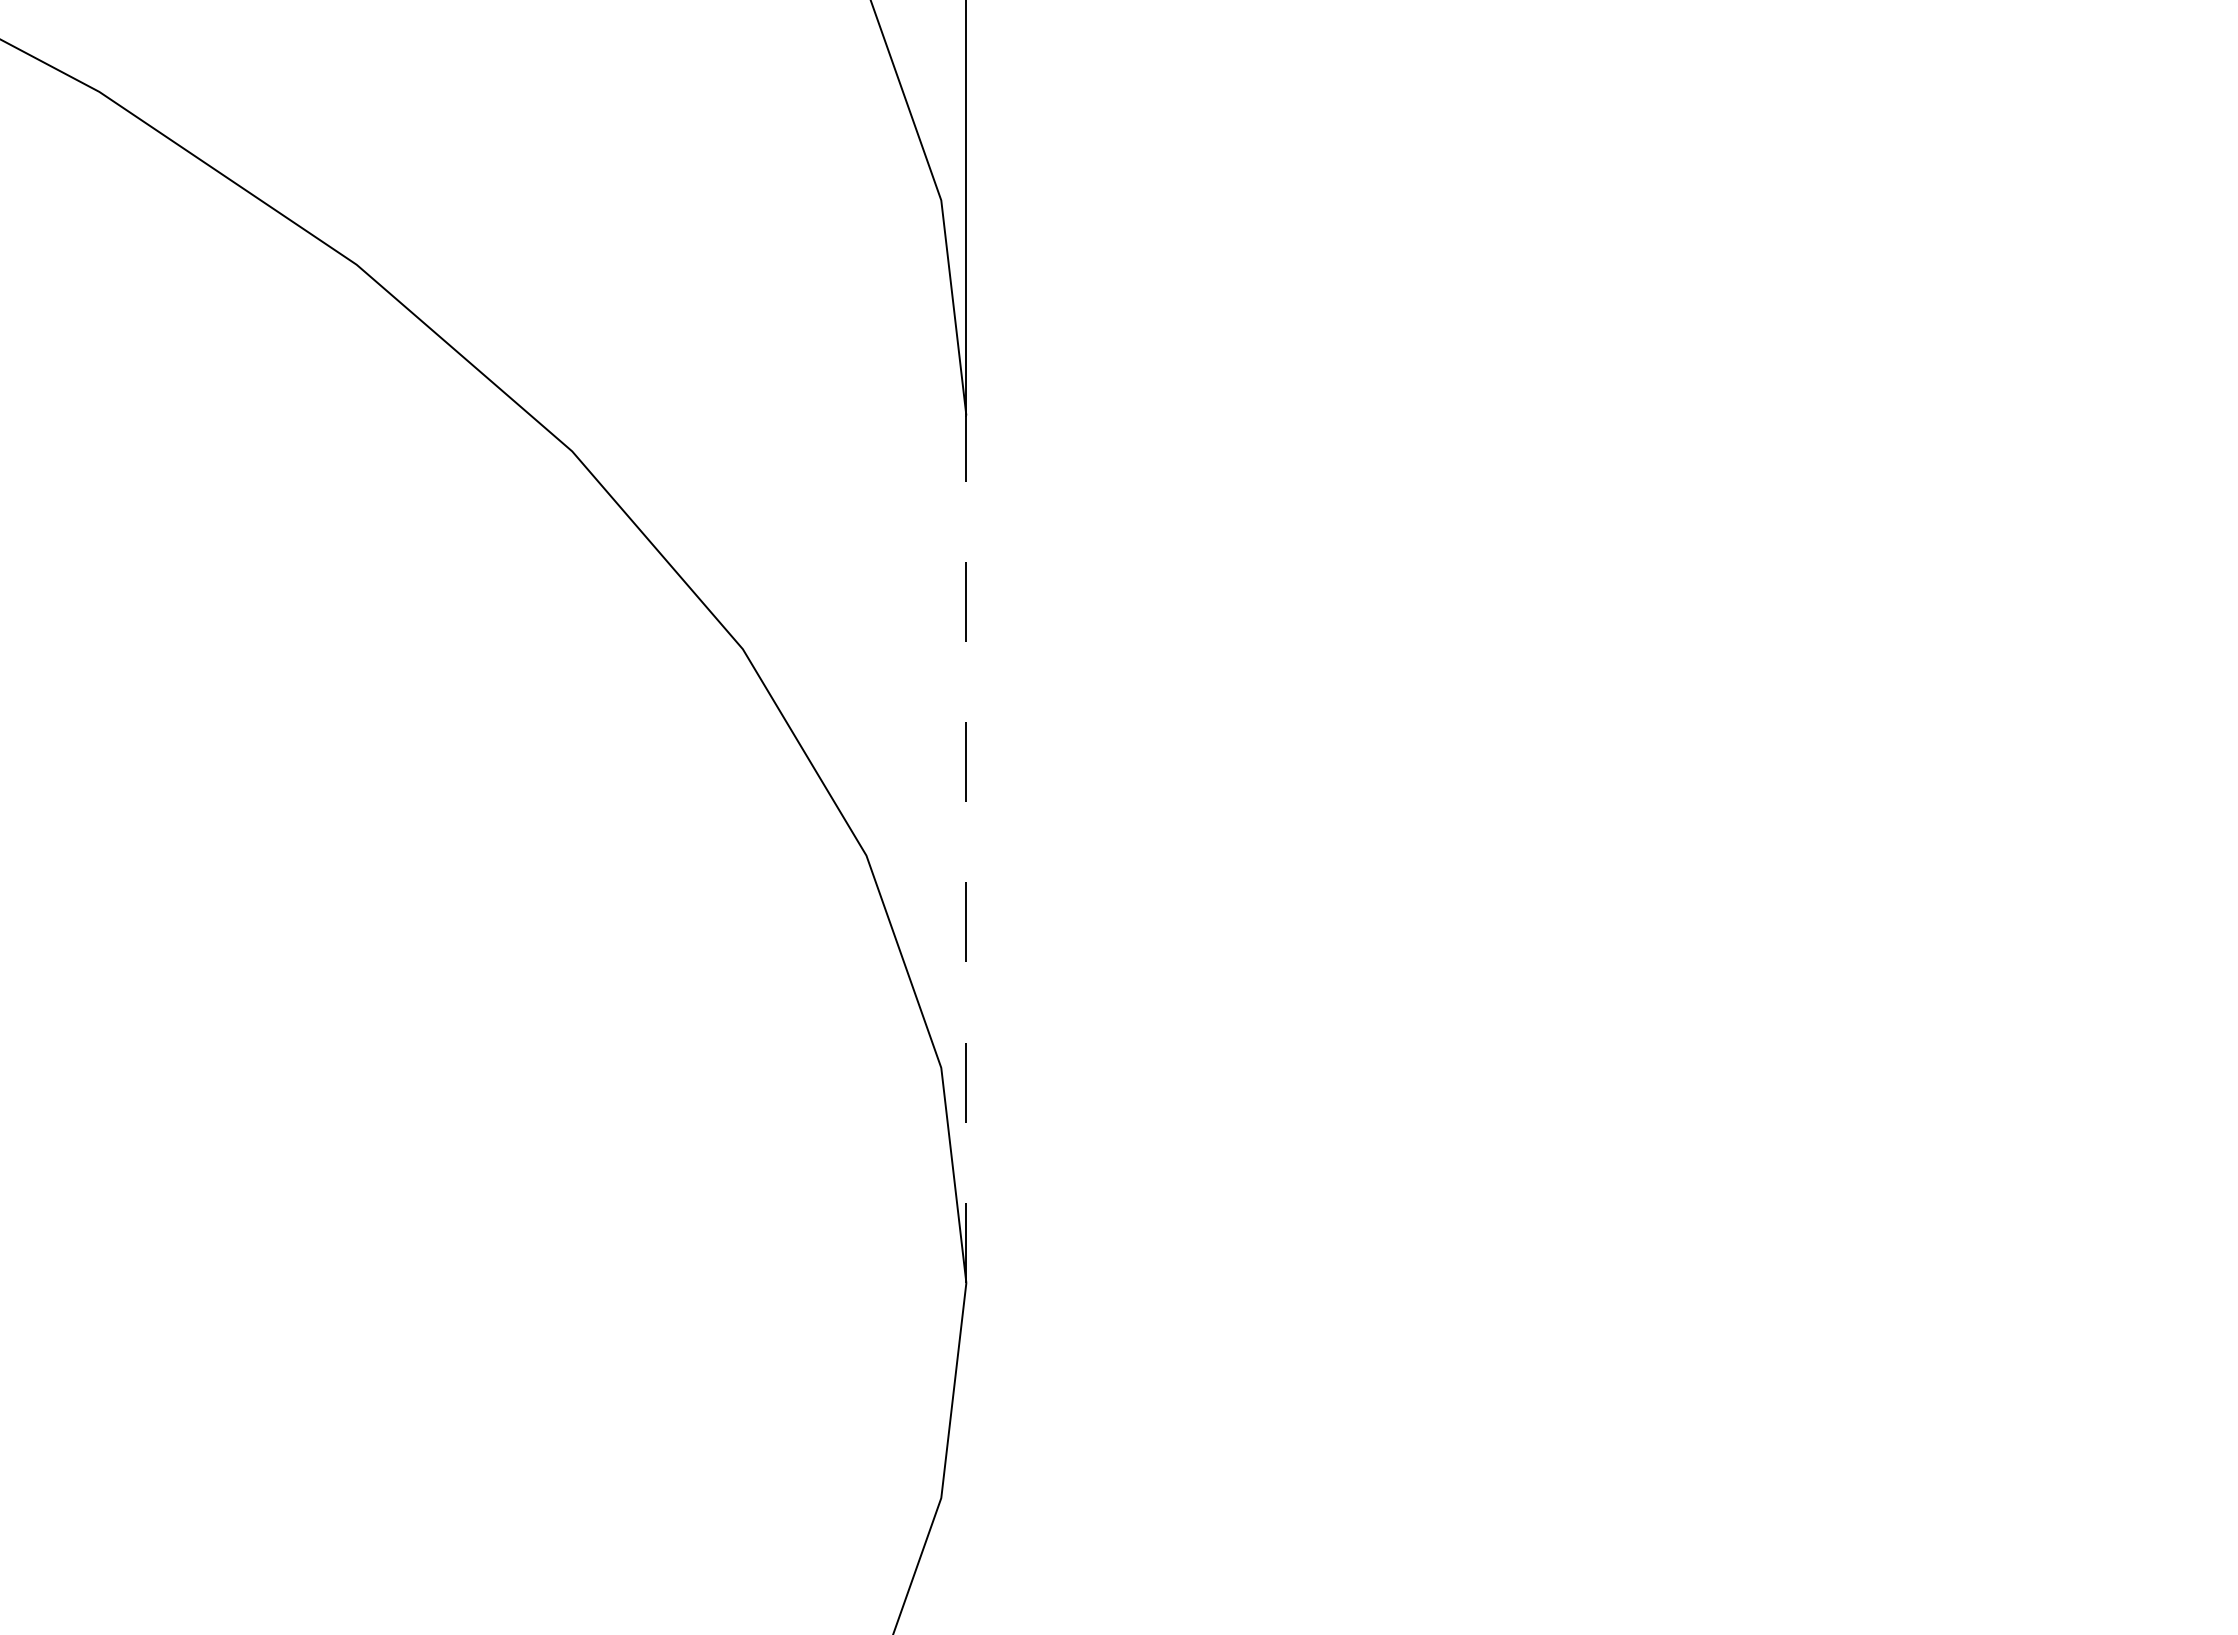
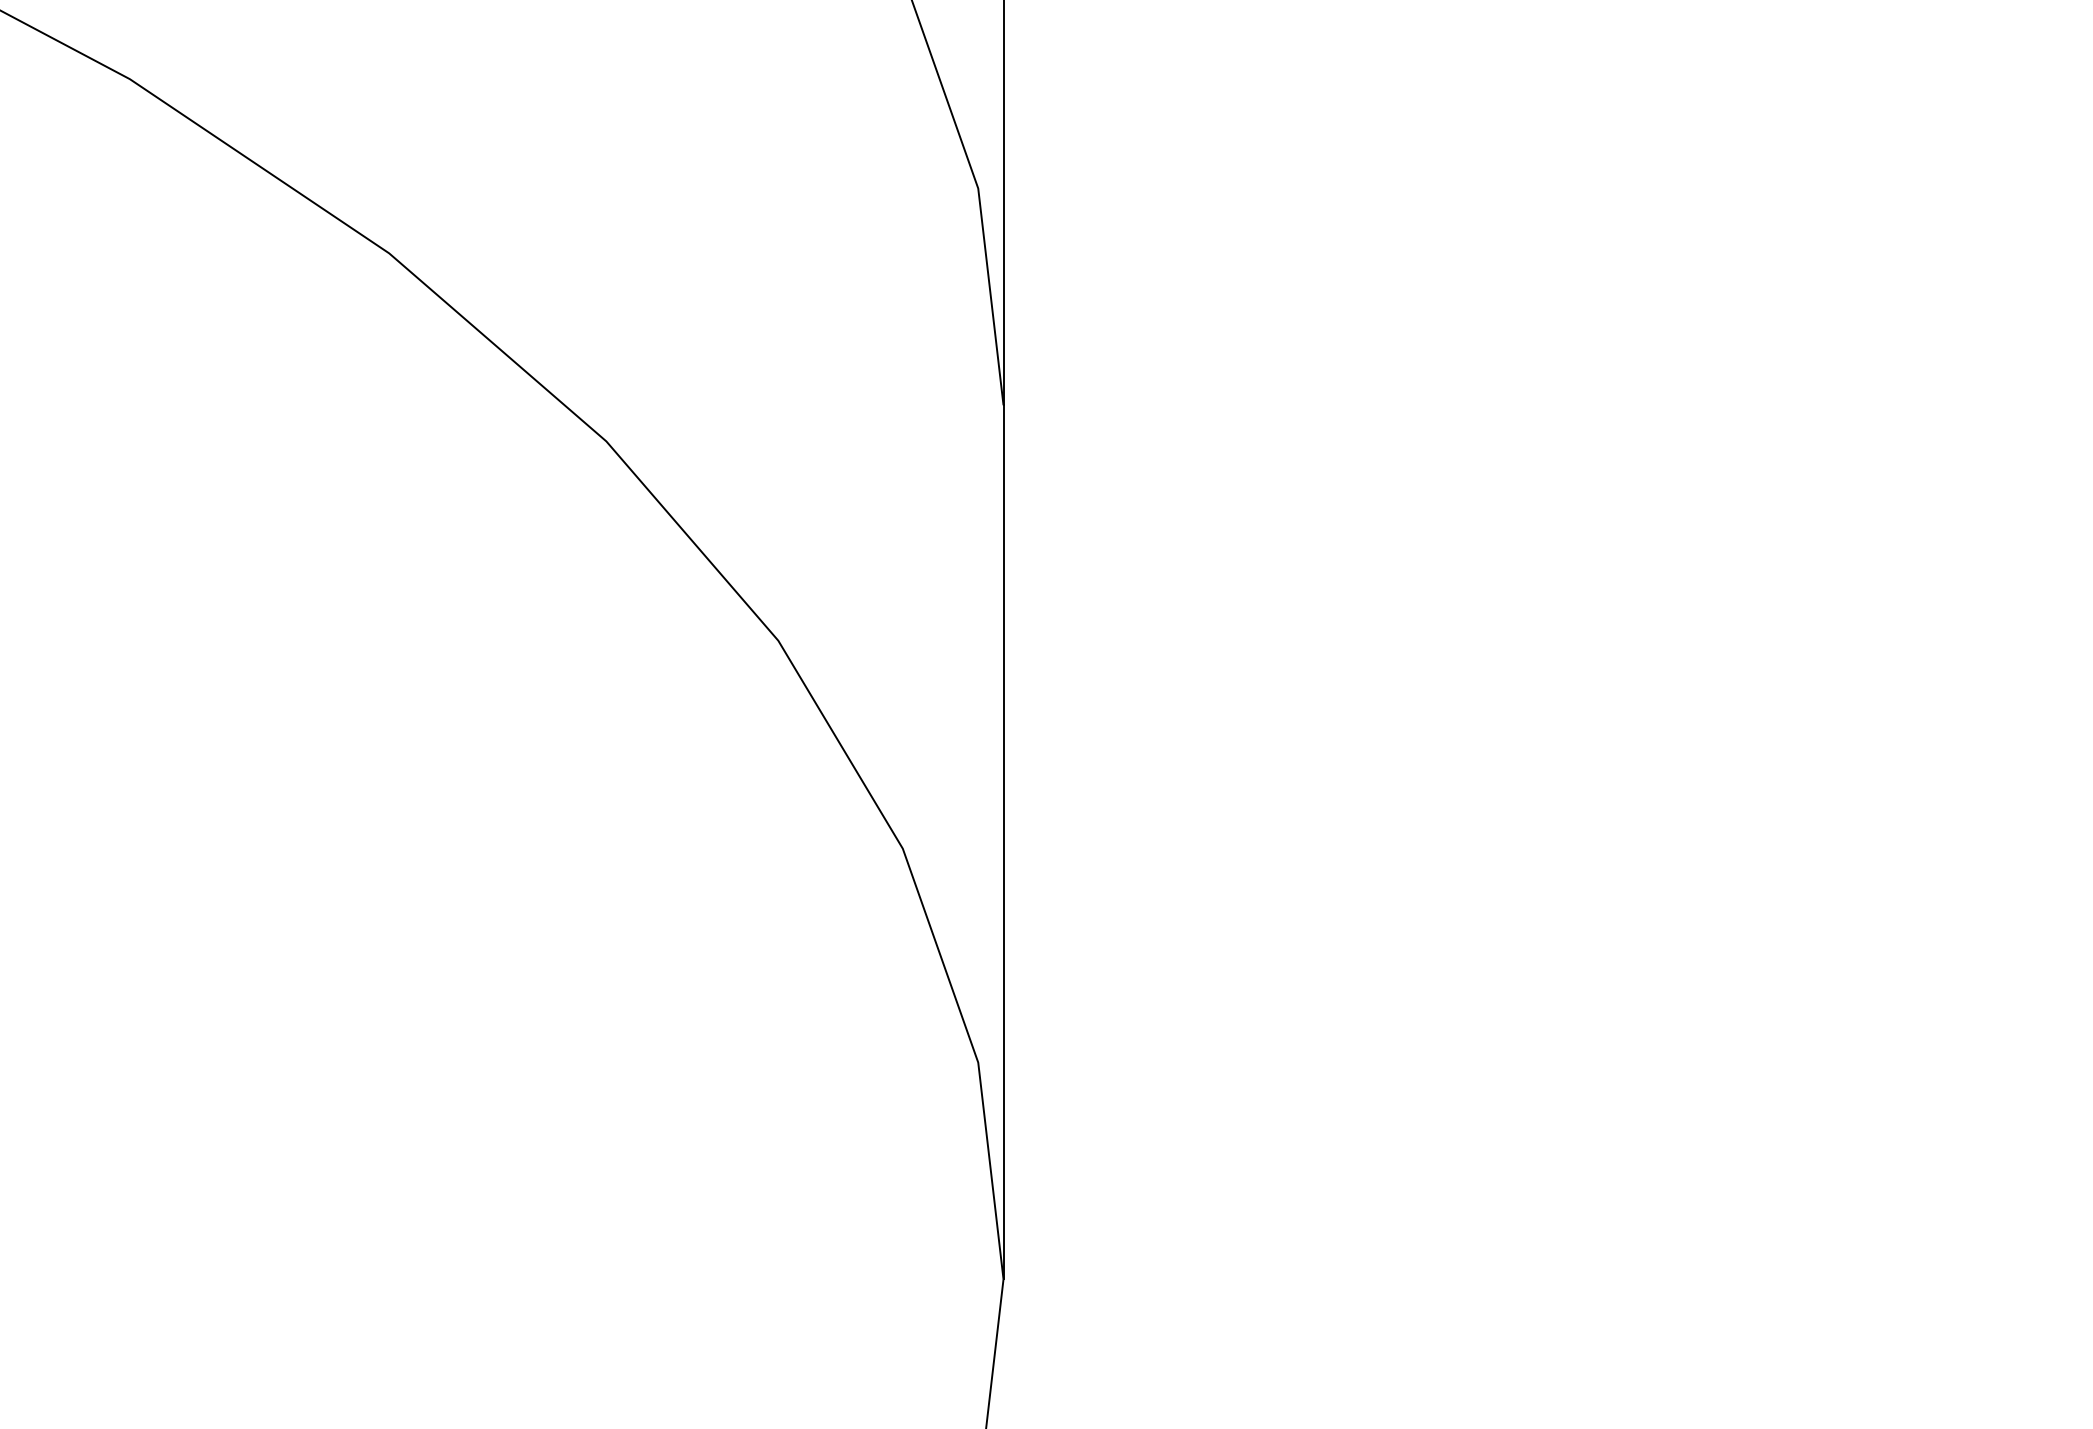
line: (966, 849) -> (1003, 842), dashed -> solid

